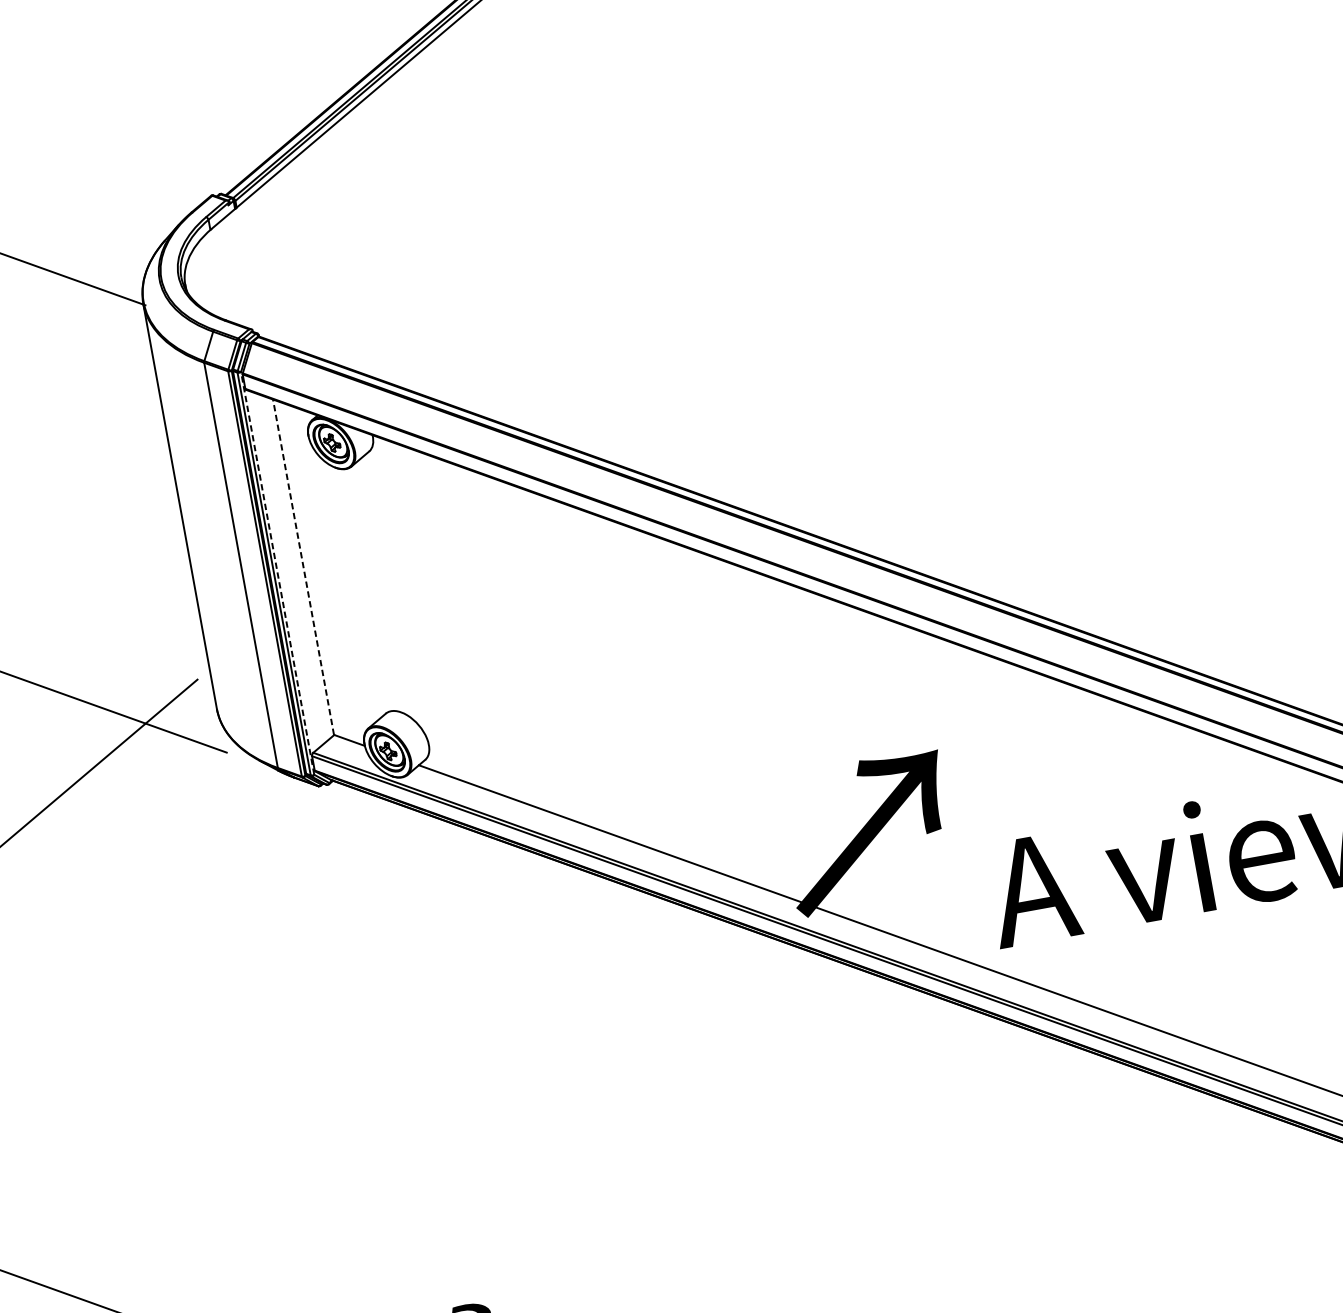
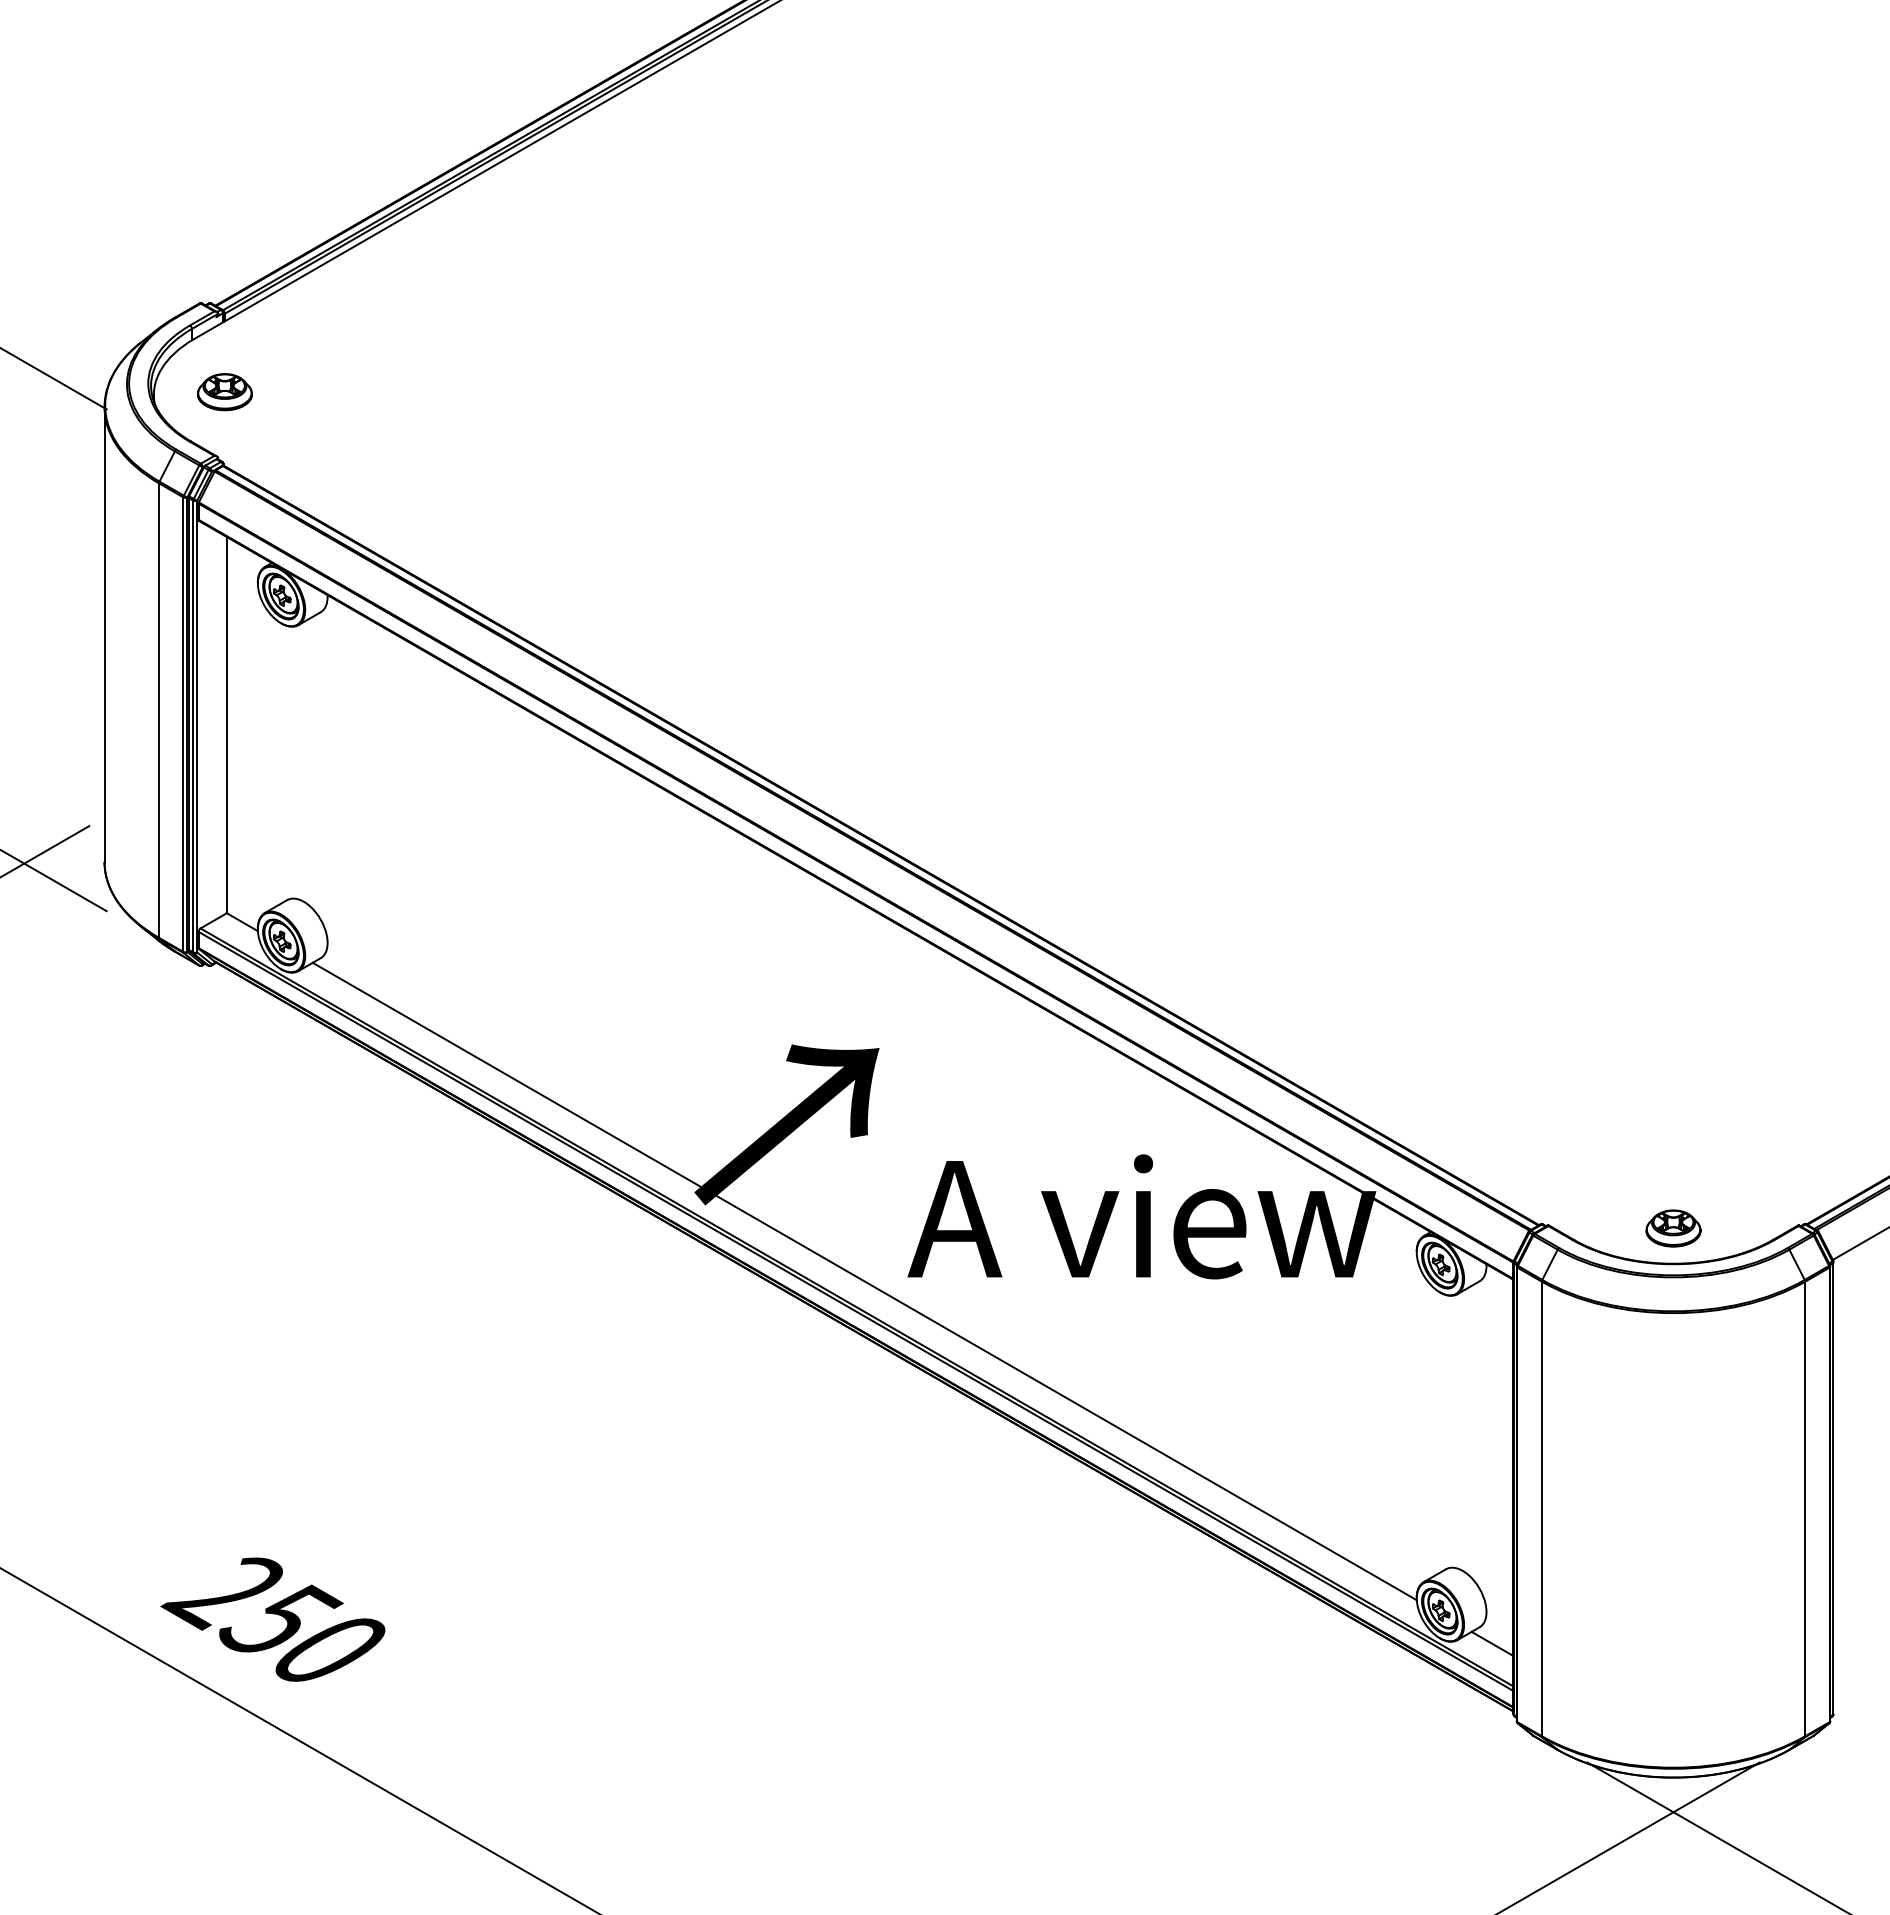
part: (247, 271) -> (224, 392), added
line: (303, 566) -> (226, 724), dashed -> solid
line: (277, 573) -> (197, 726), dashed -> solid

